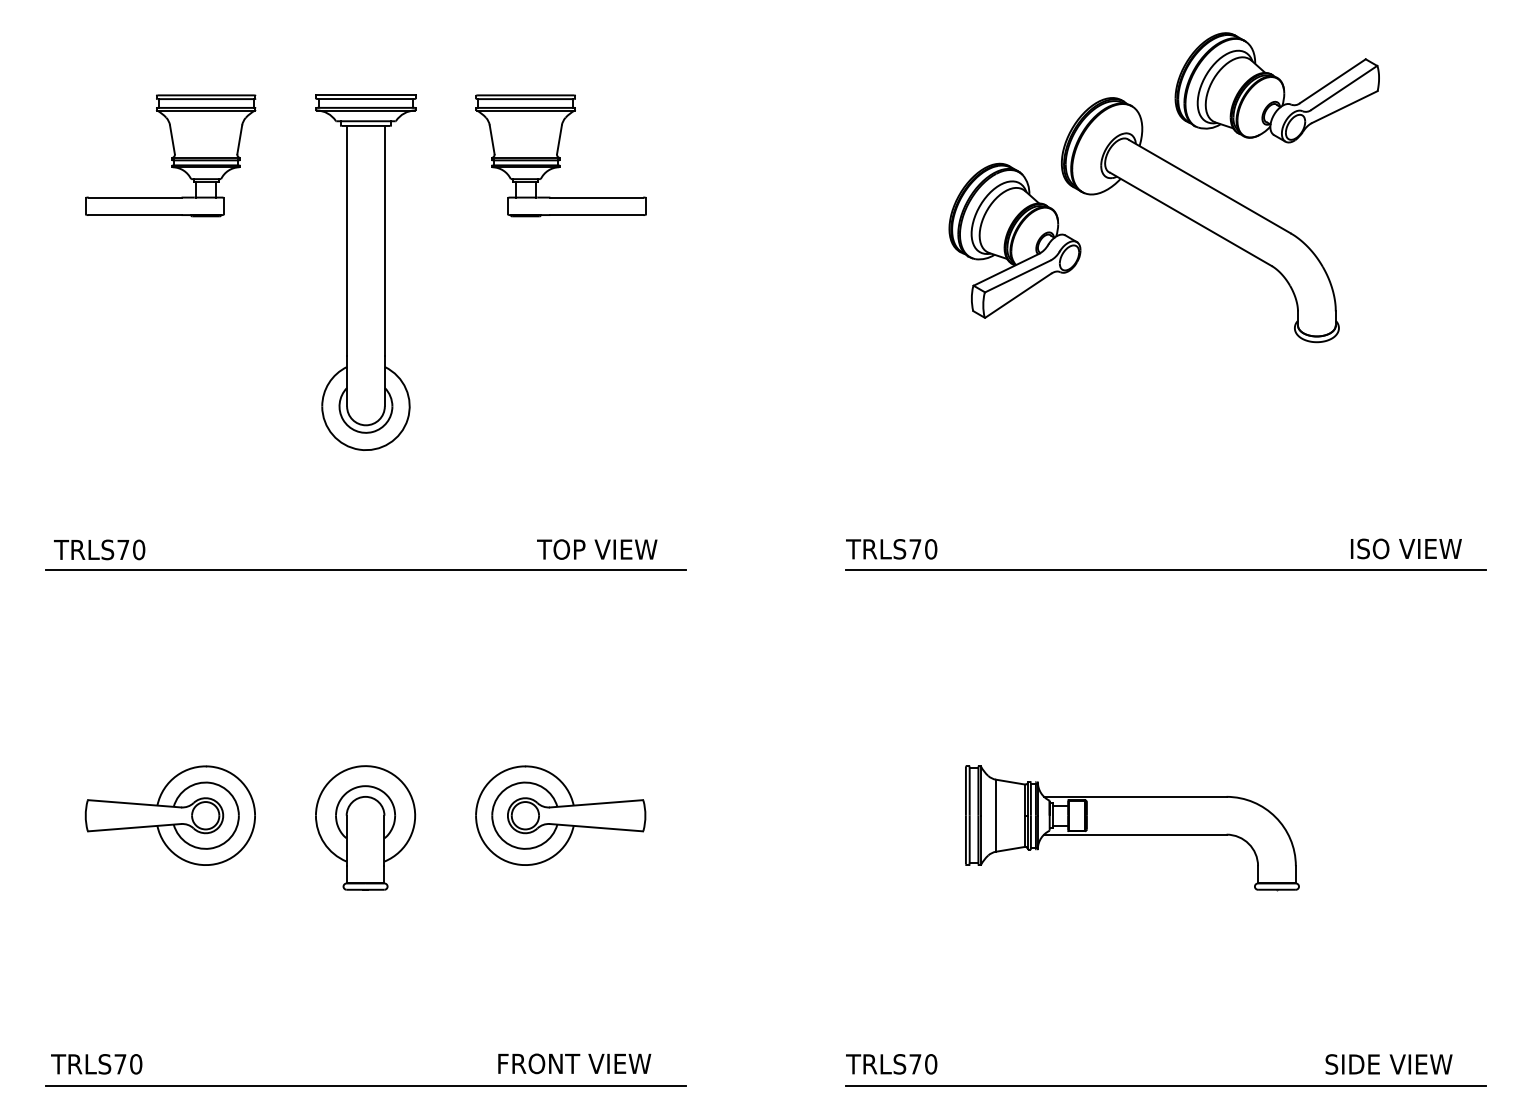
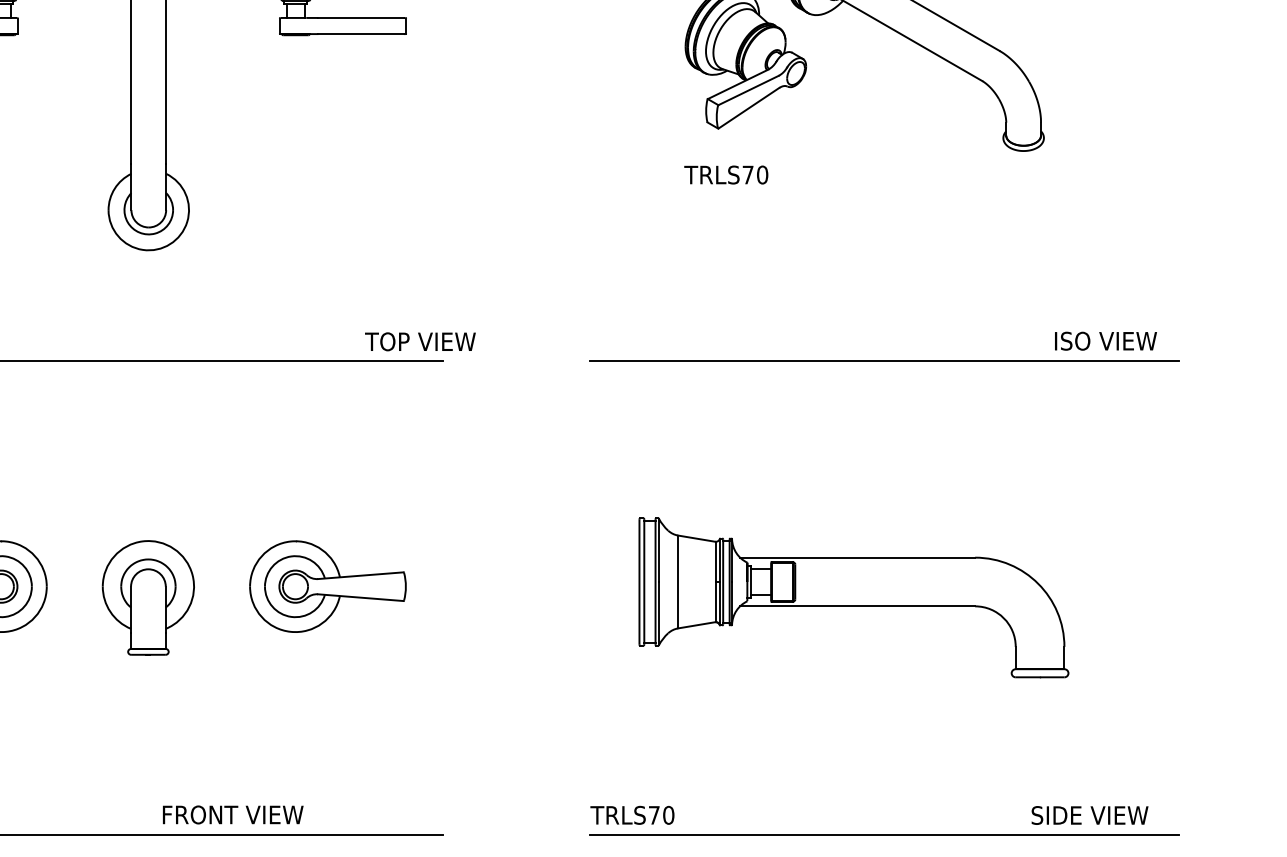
text: (597, 549) -> (420, 341), moved
text: (891, 549) -> (726, 175), moved
part: (1132, 828) -> (854, 598), size x1.4
text: (574, 1063) -> (233, 814), moved

